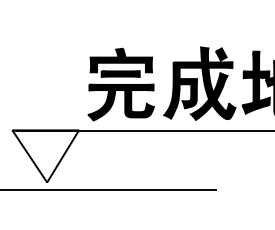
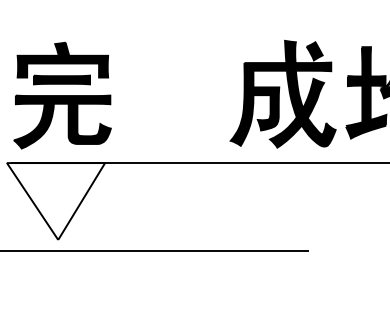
part: (120, 84) -> (61, 95), moved

